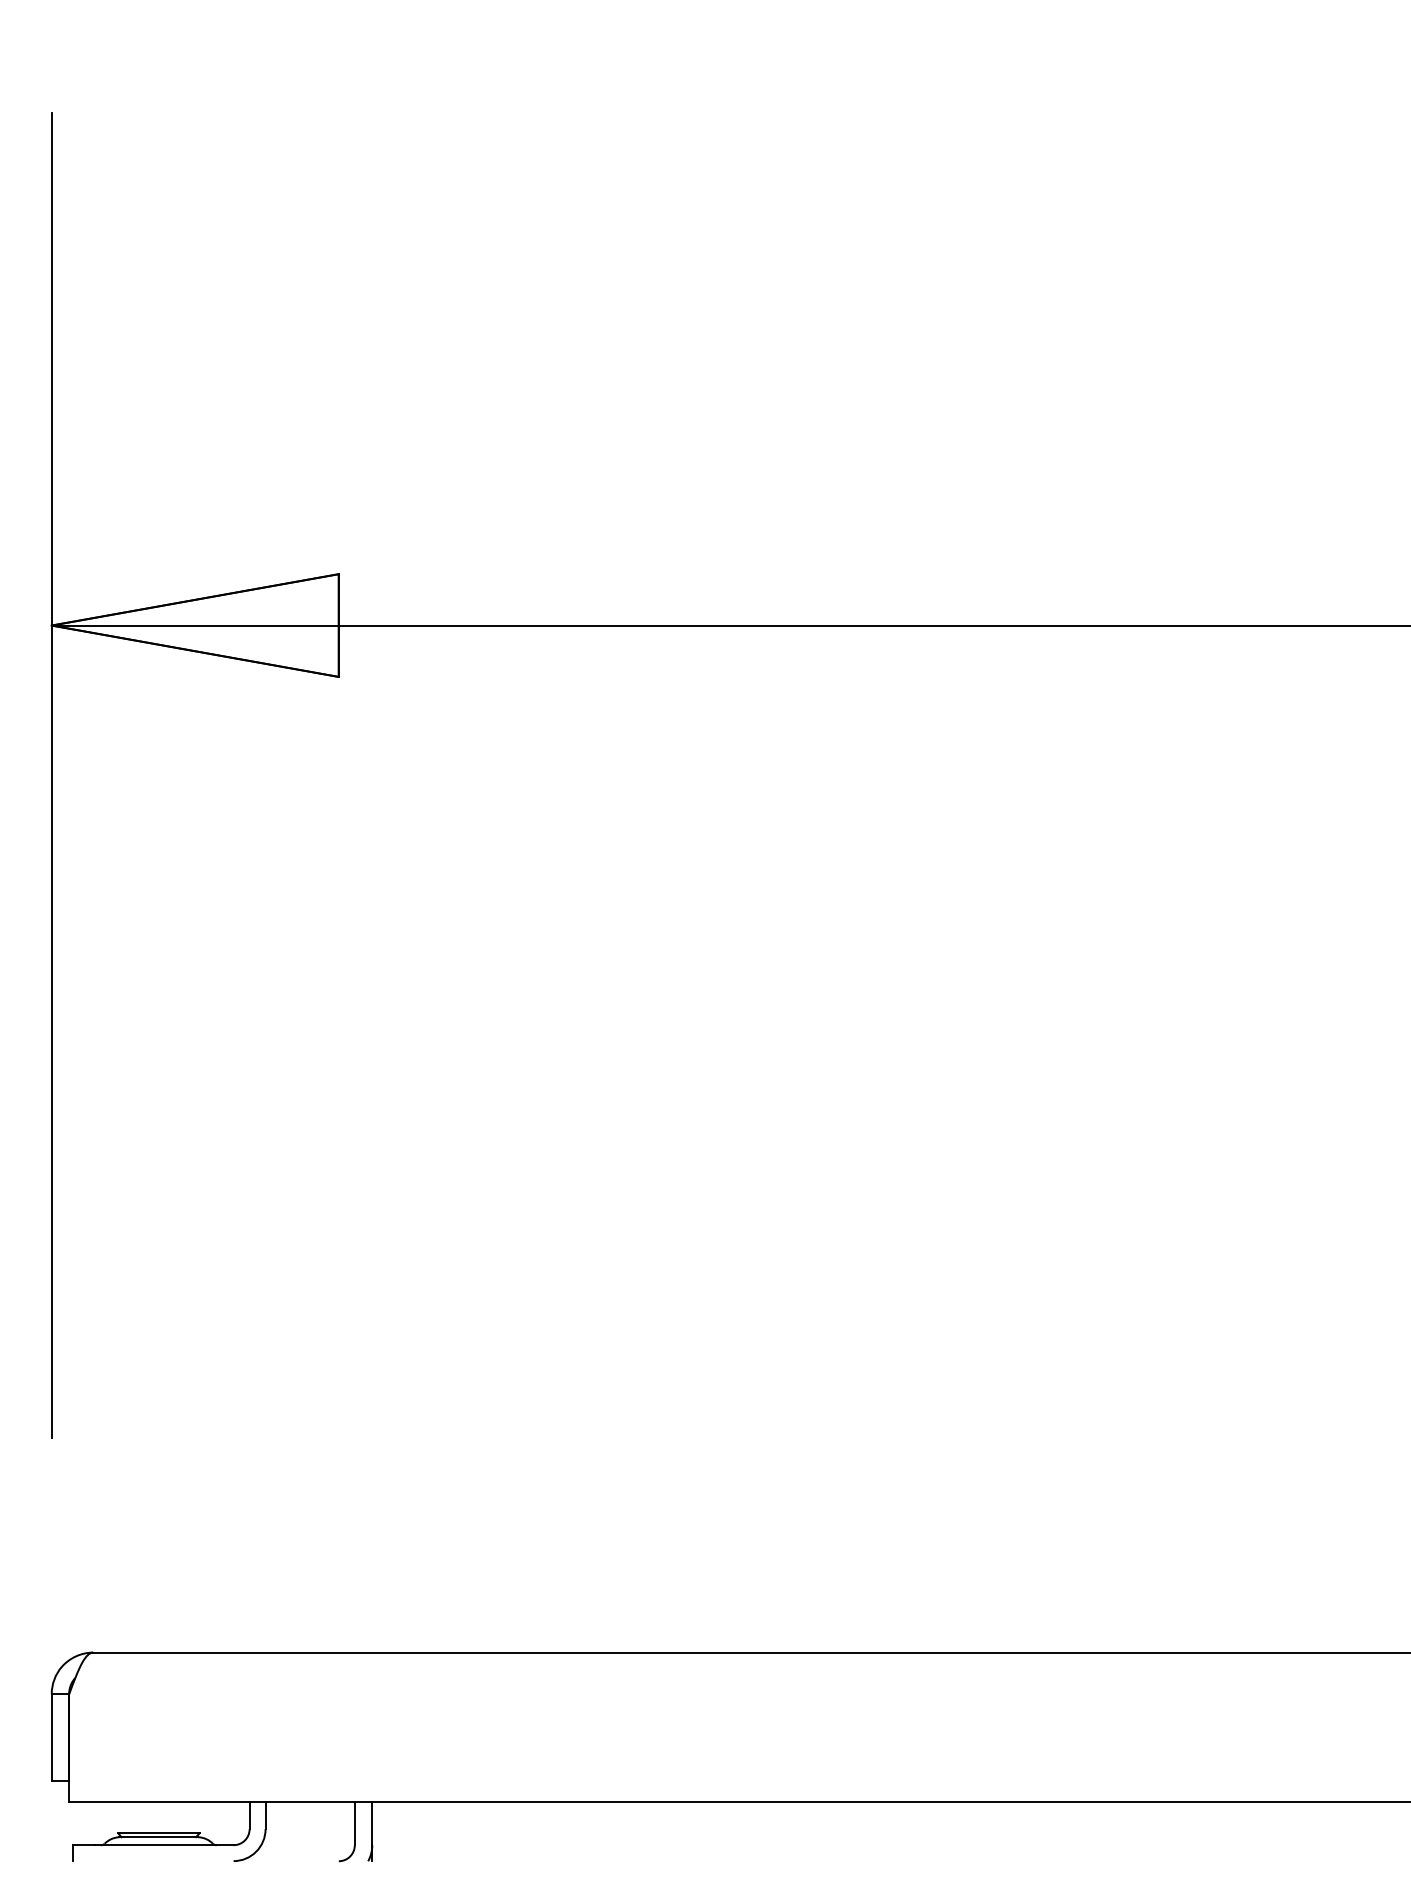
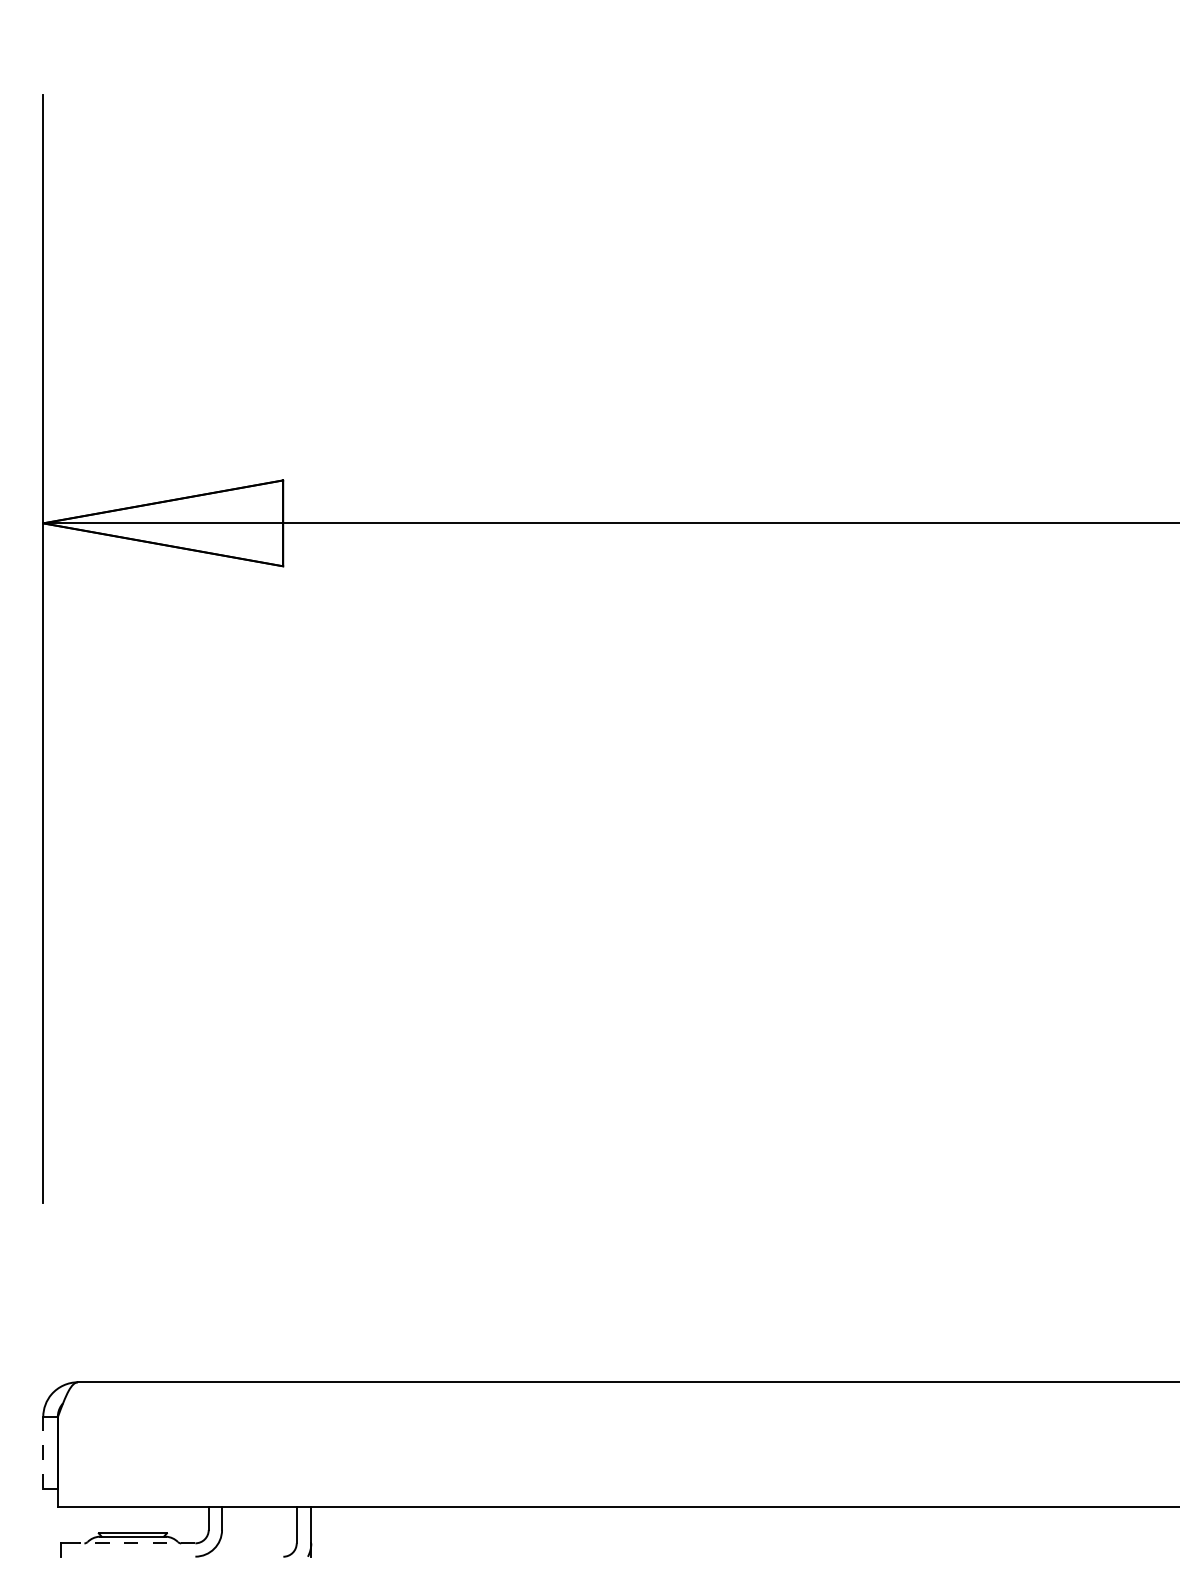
line: (51, 1737) -> (43, 1453), solid -> dashed
line: (163, 1845) -> (136, 1543), solid -> dashed

